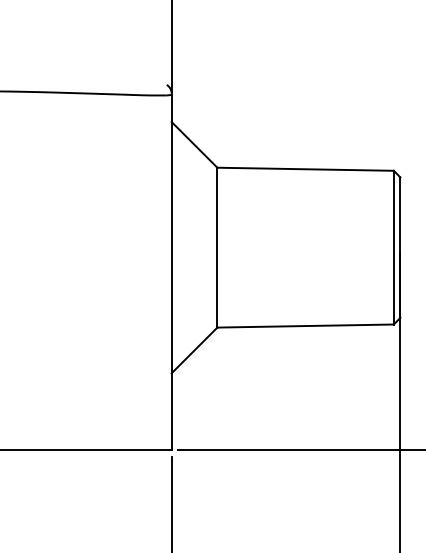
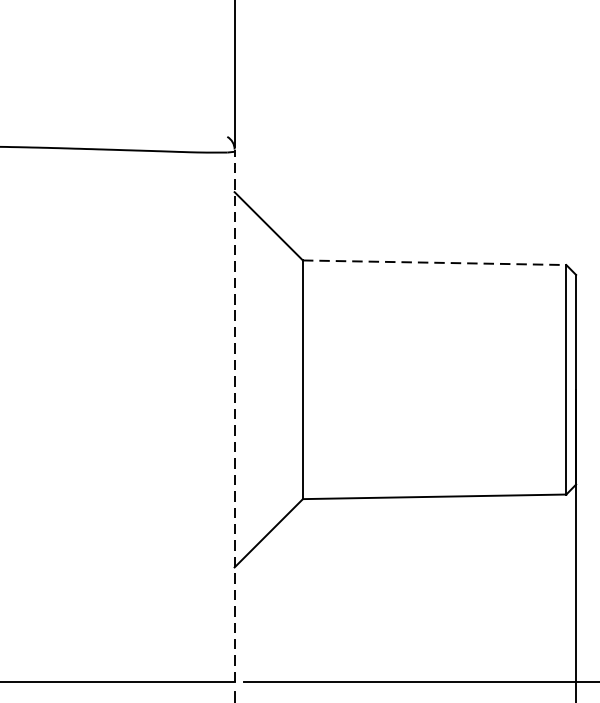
line: (306, 169) -> (435, 263), solid -> dashed
line: (171, 271) -> (234, 415), solid -> dashed

